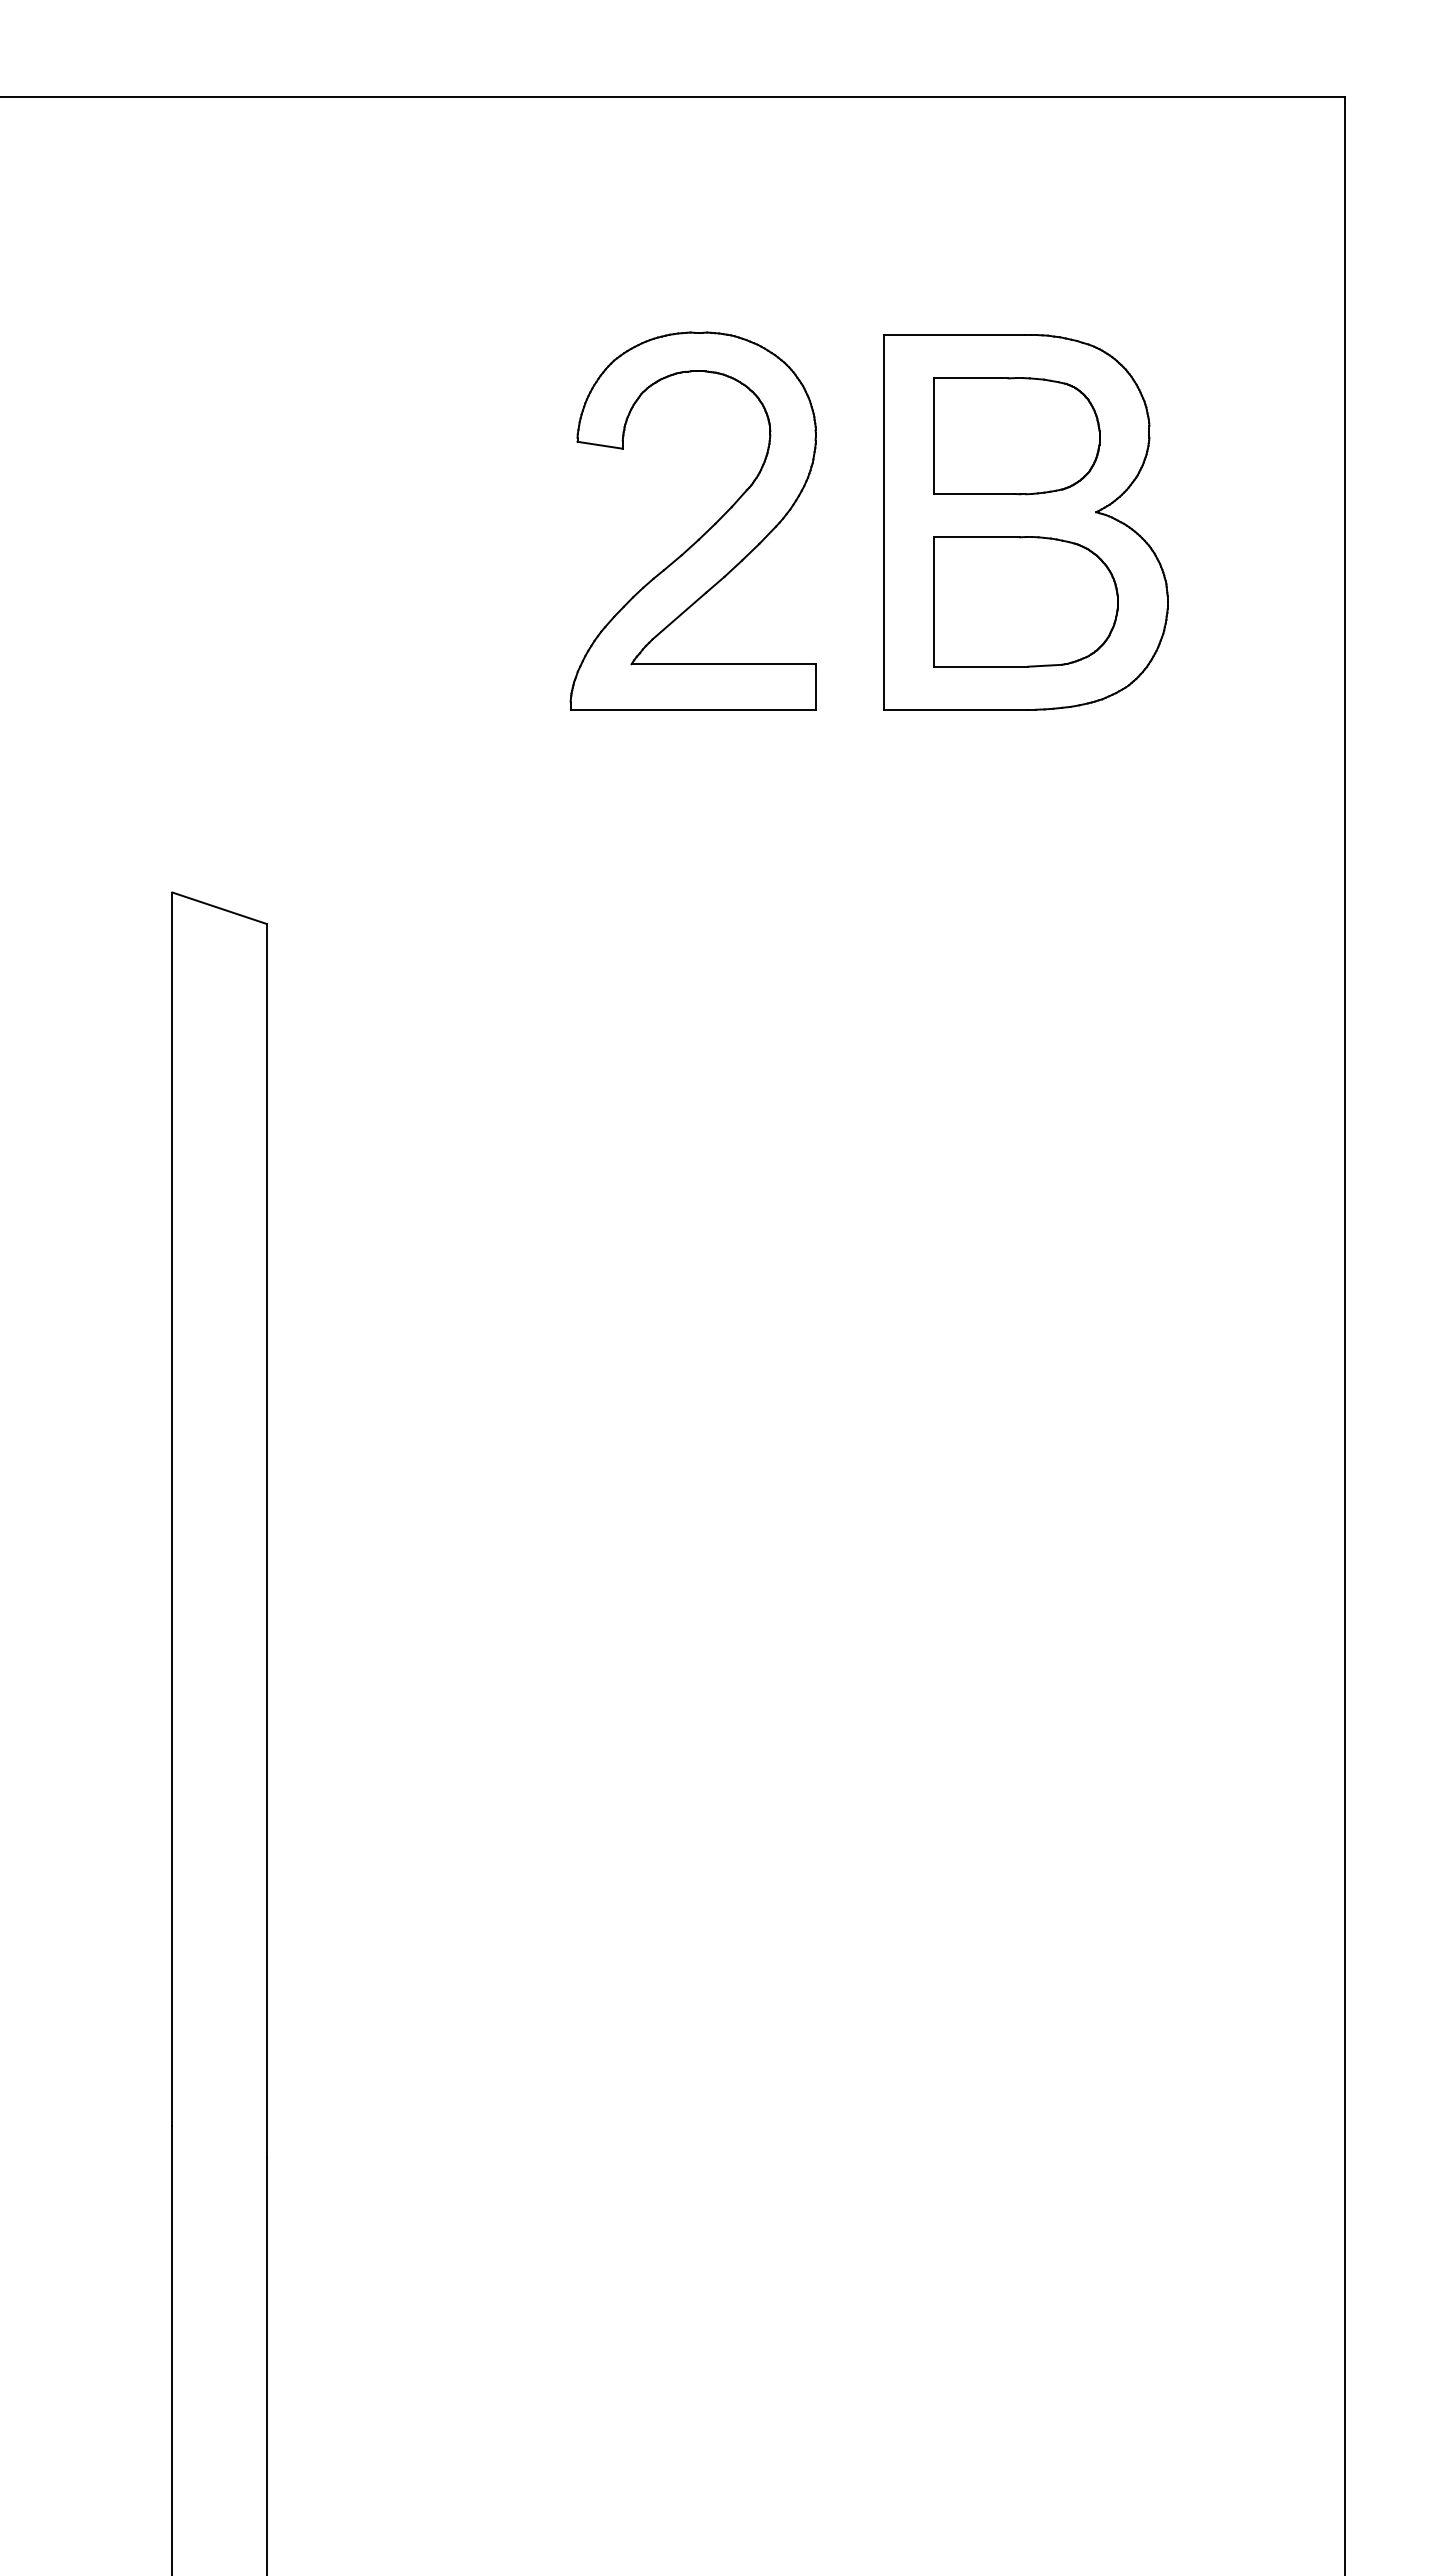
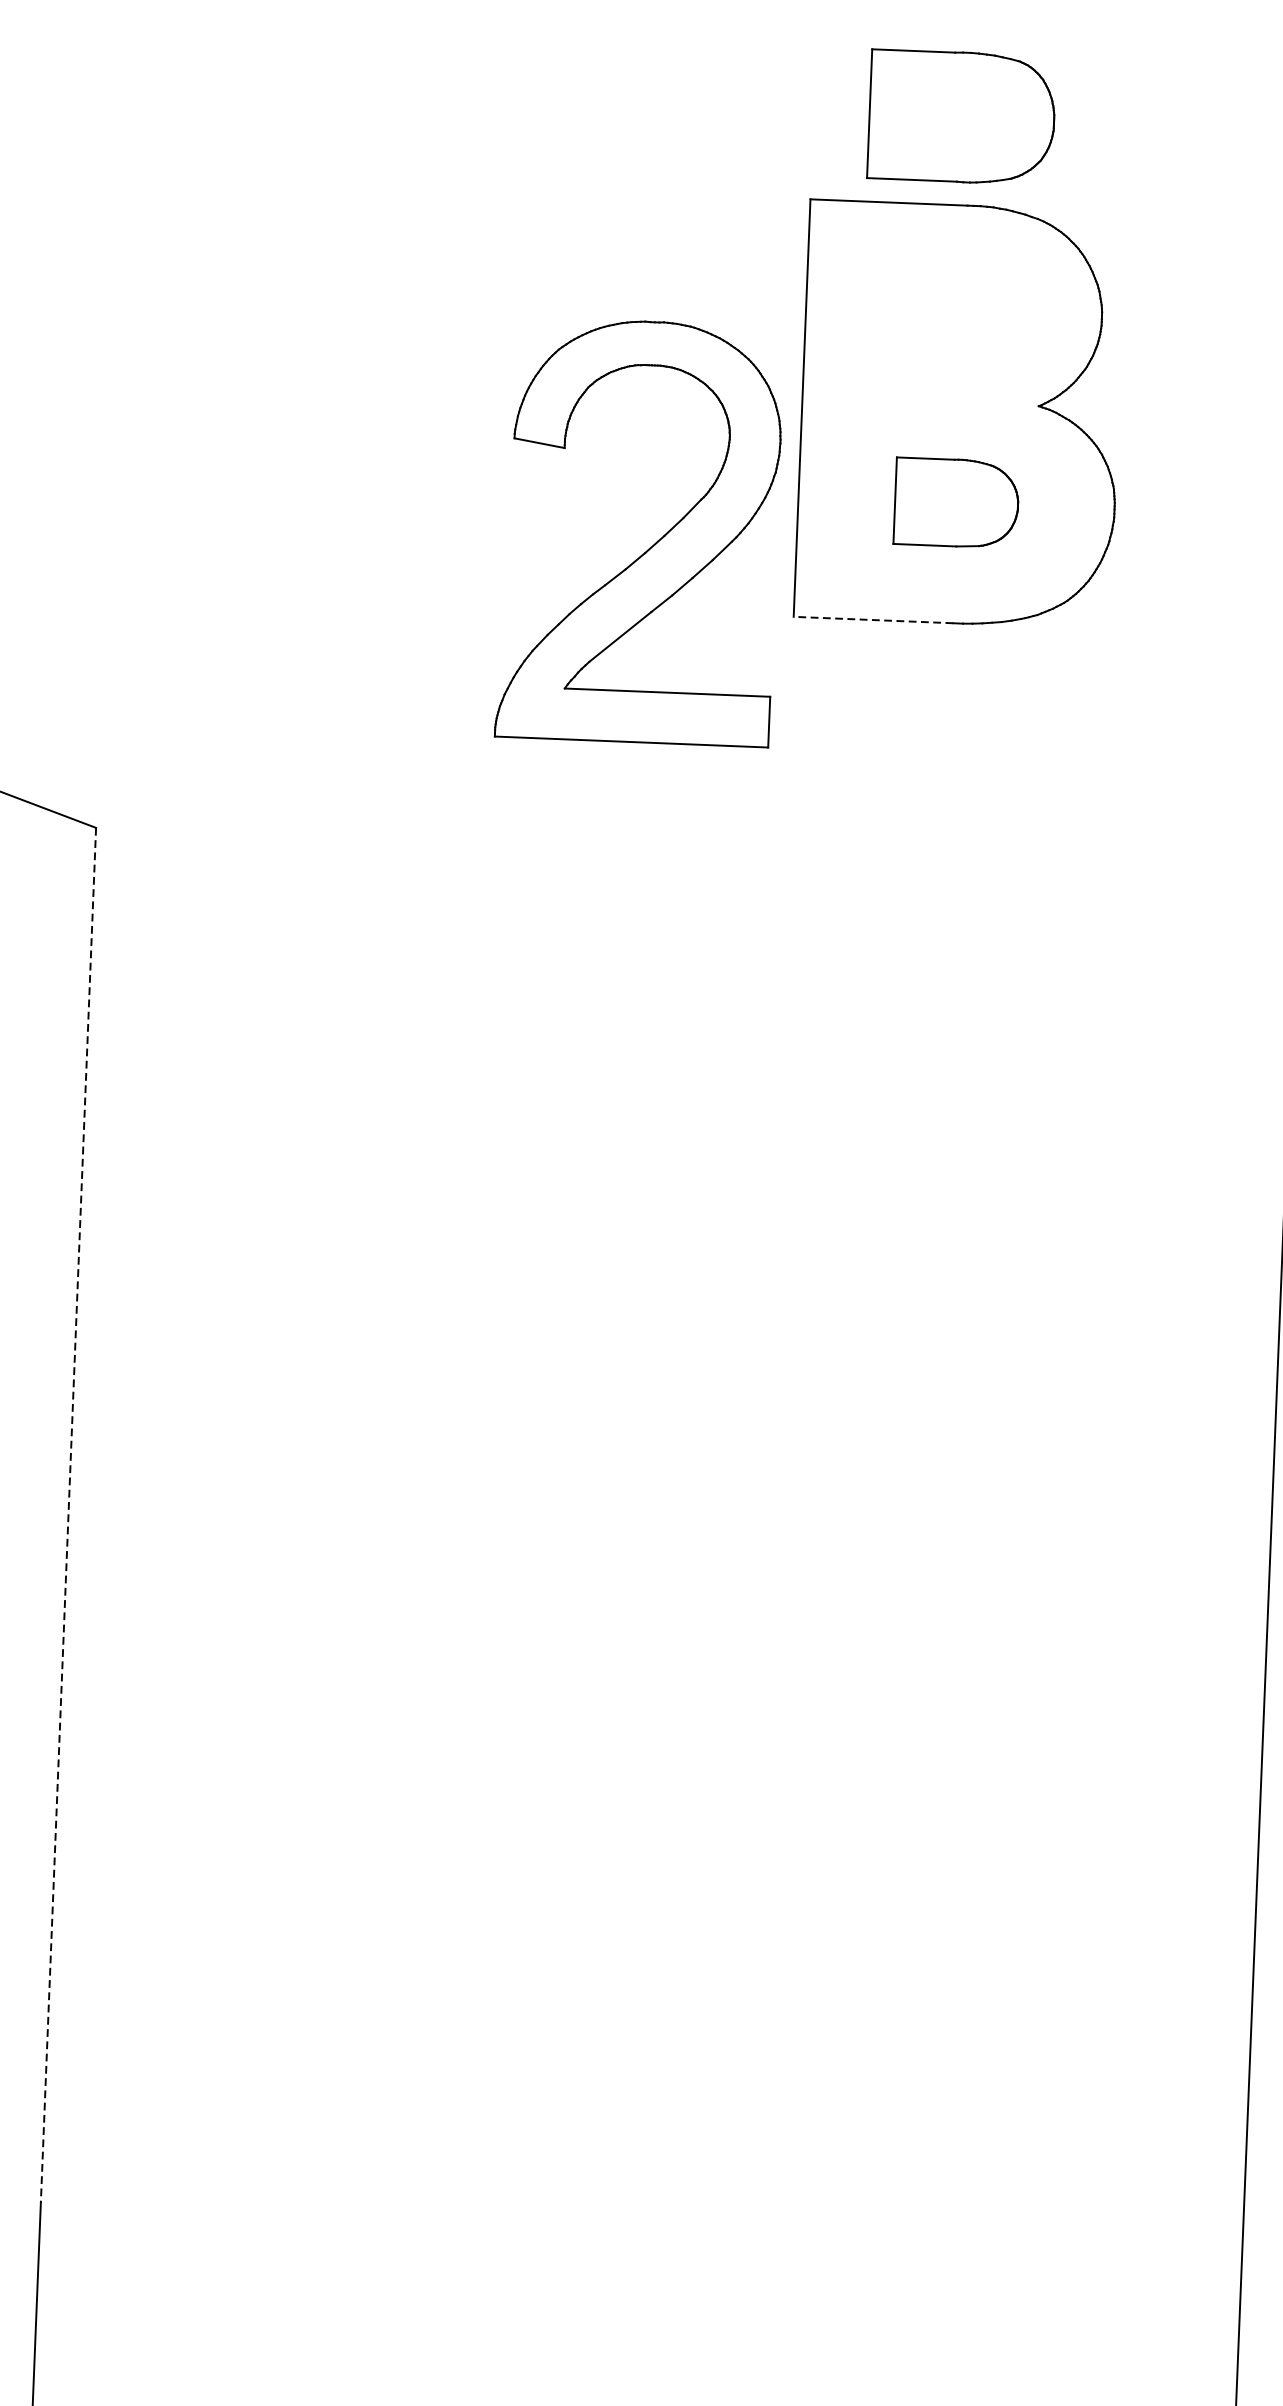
part: (1016, 436) -> (961, 117), moved
part: (704, 532) -> (651, 545), moved
part: (1025, 601) -> (956, 502), size x0.6
line: (955, 709) -> (873, 619), solid -> dashed
line: (266, 1540) -> (68, 1514), solid -> dashed

